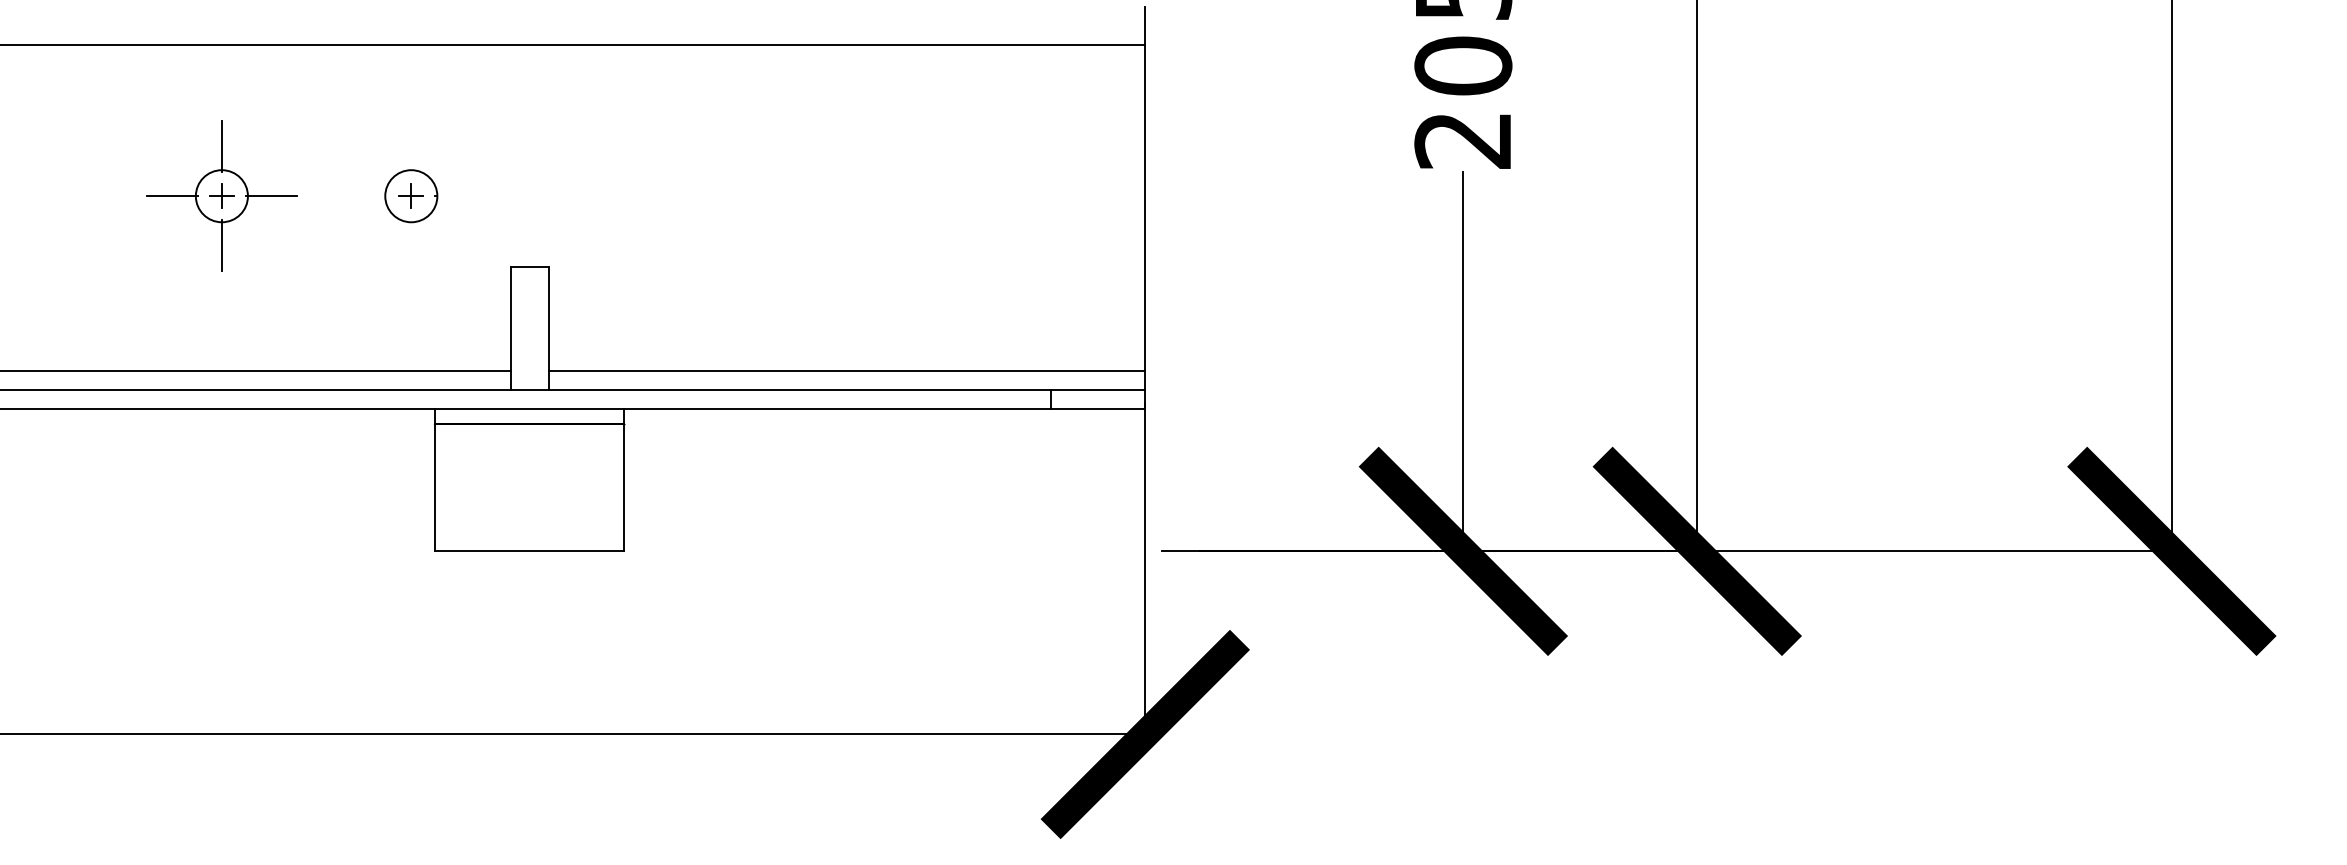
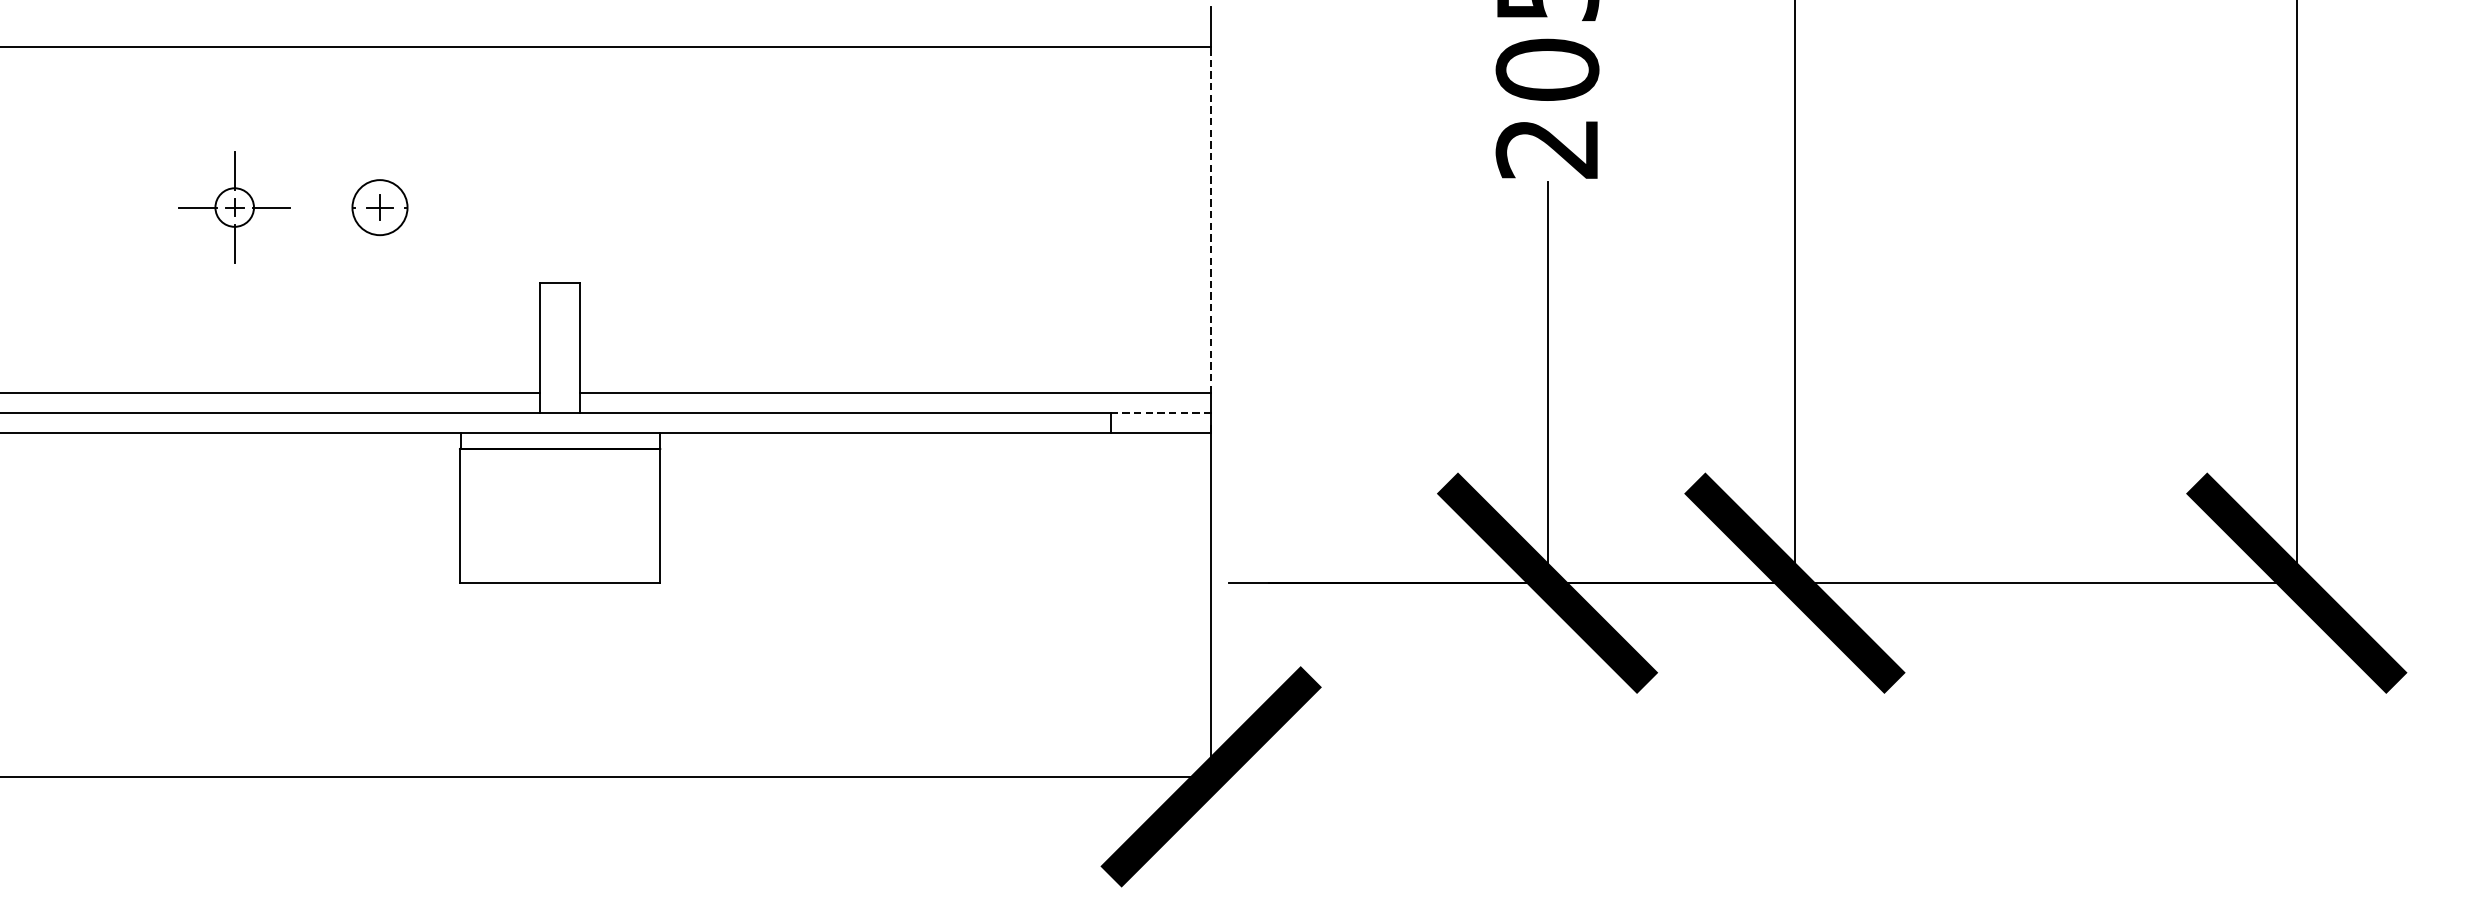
part: (221, 195) -> (234, 206), size x0.7
part: (411, 196) -> (380, 207), moved
line: (1145, 207) -> (1211, 219), solid -> dashed
line: (1097, 390) -> (1160, 413), solid -> dashed

